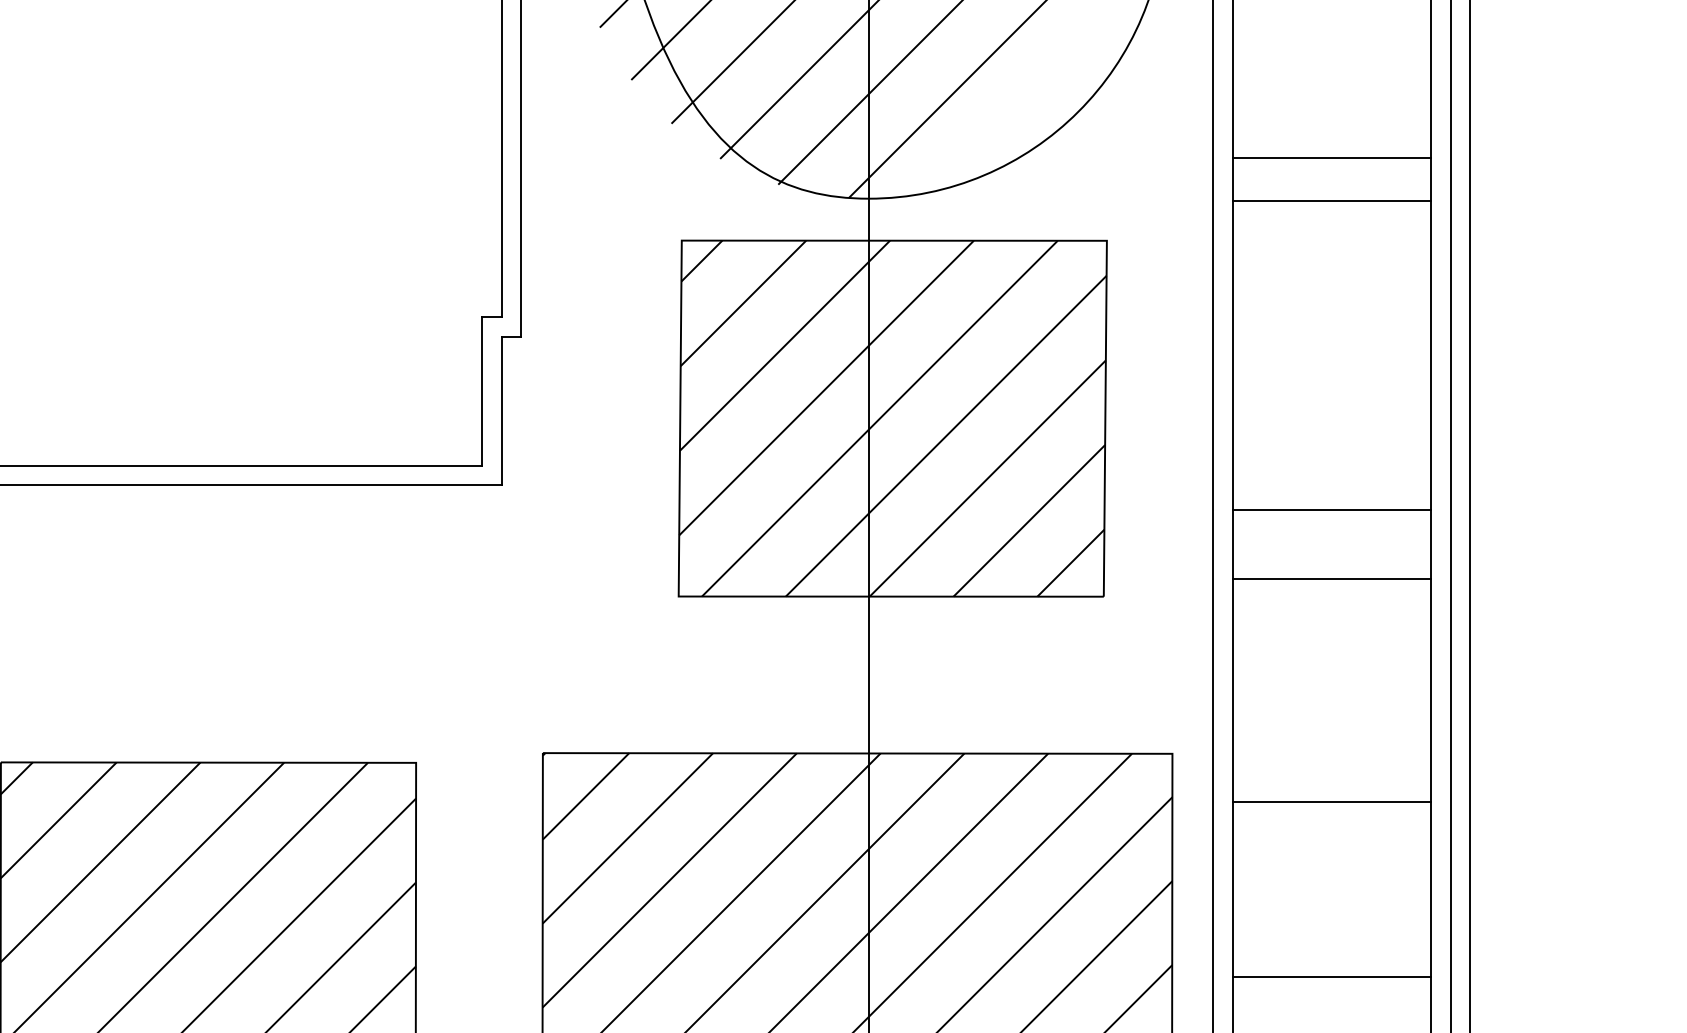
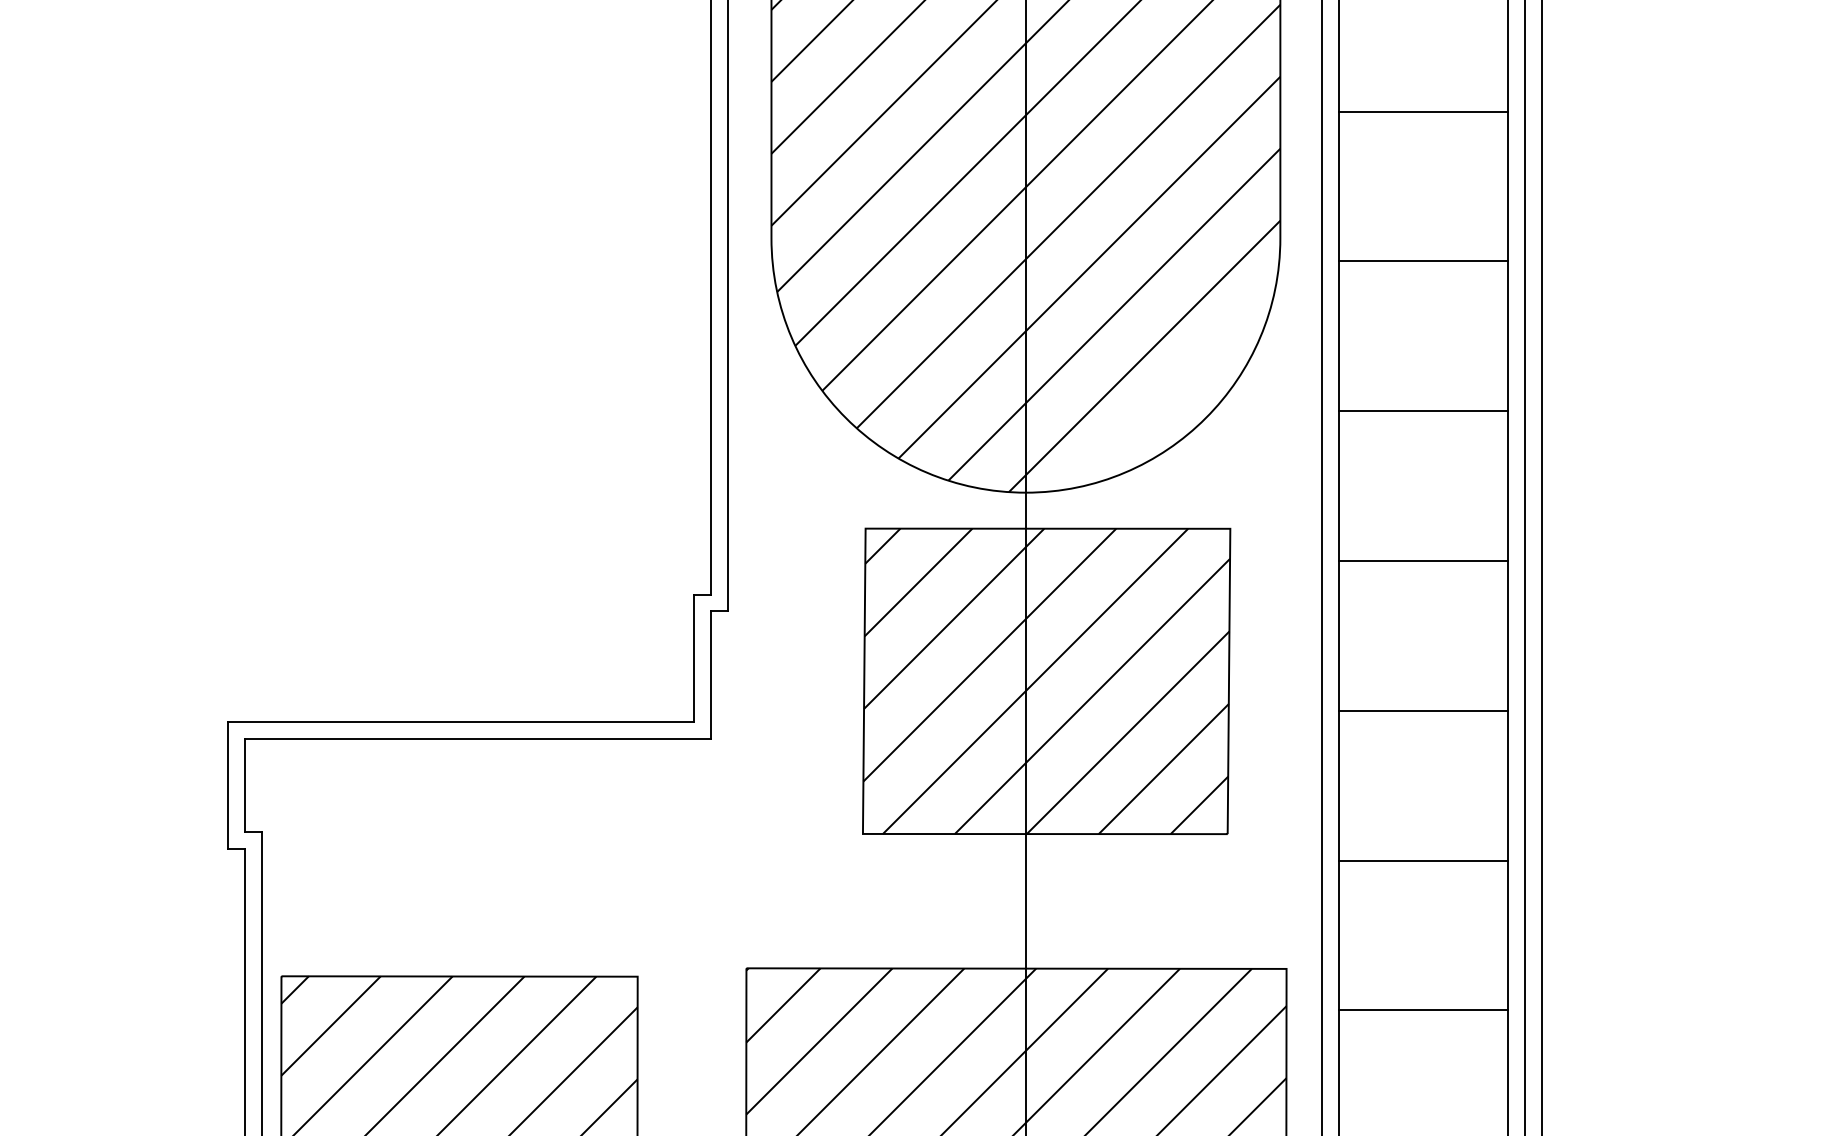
line: (1332, 158) -> (1423, 411), moved
line: (1332, 201) -> (1423, 561), moved
line: (1332, 509) -> (1423, 710), moved
line: (1332, 578) -> (1423, 860), moved

